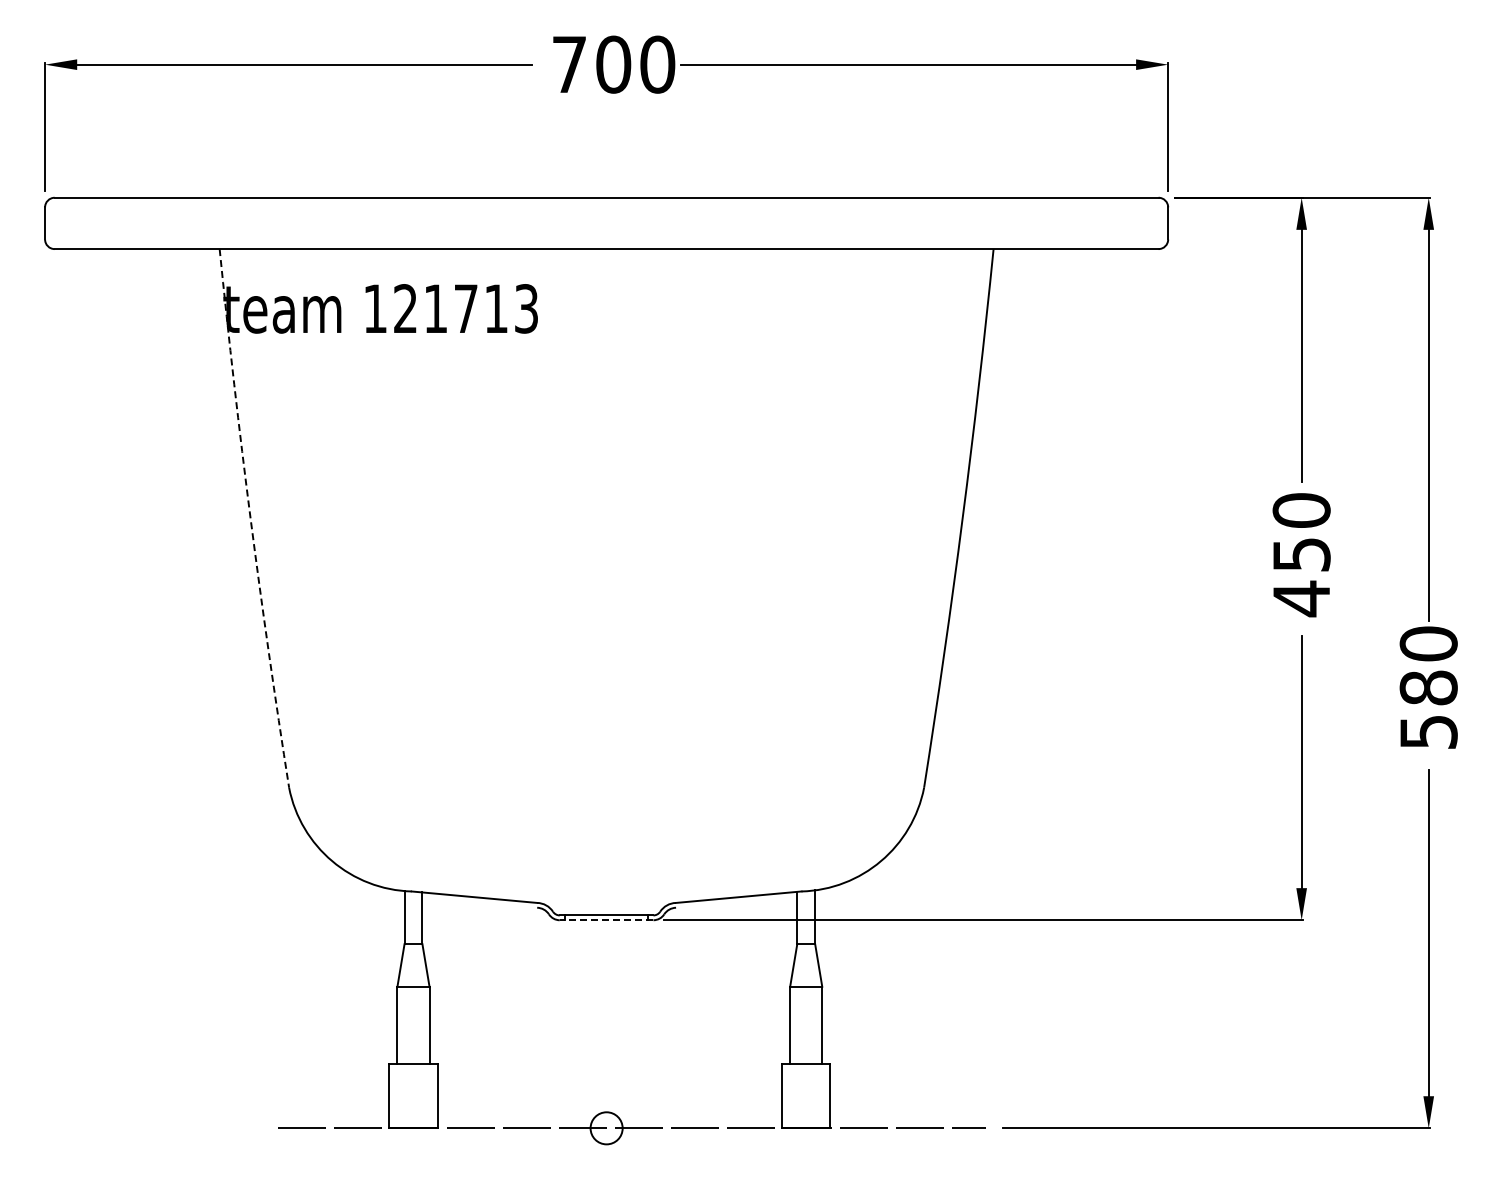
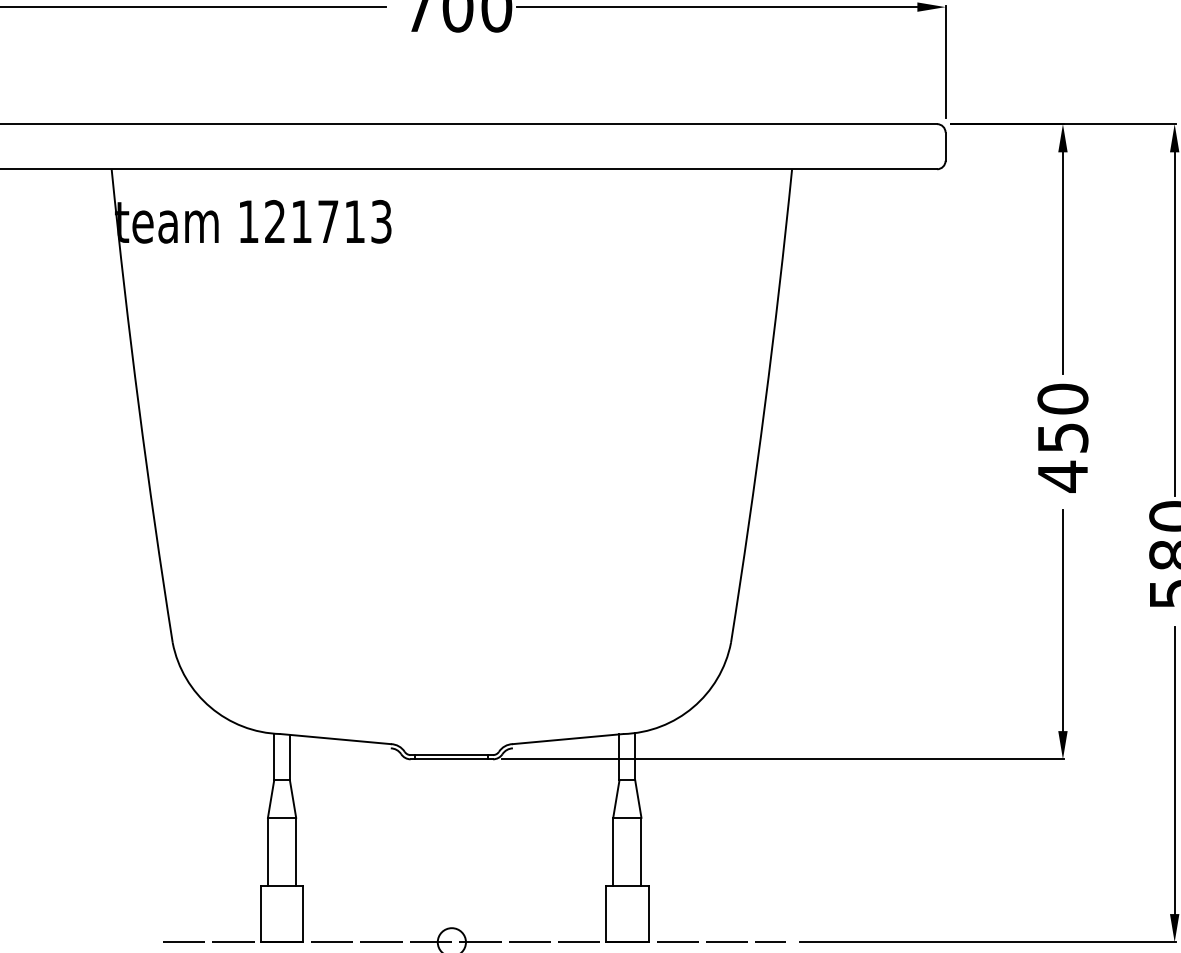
arc: (250, 518) -> (138, 406), dashed -> solid
line: (606, 920) -> (451, 759), dashed -> solid

